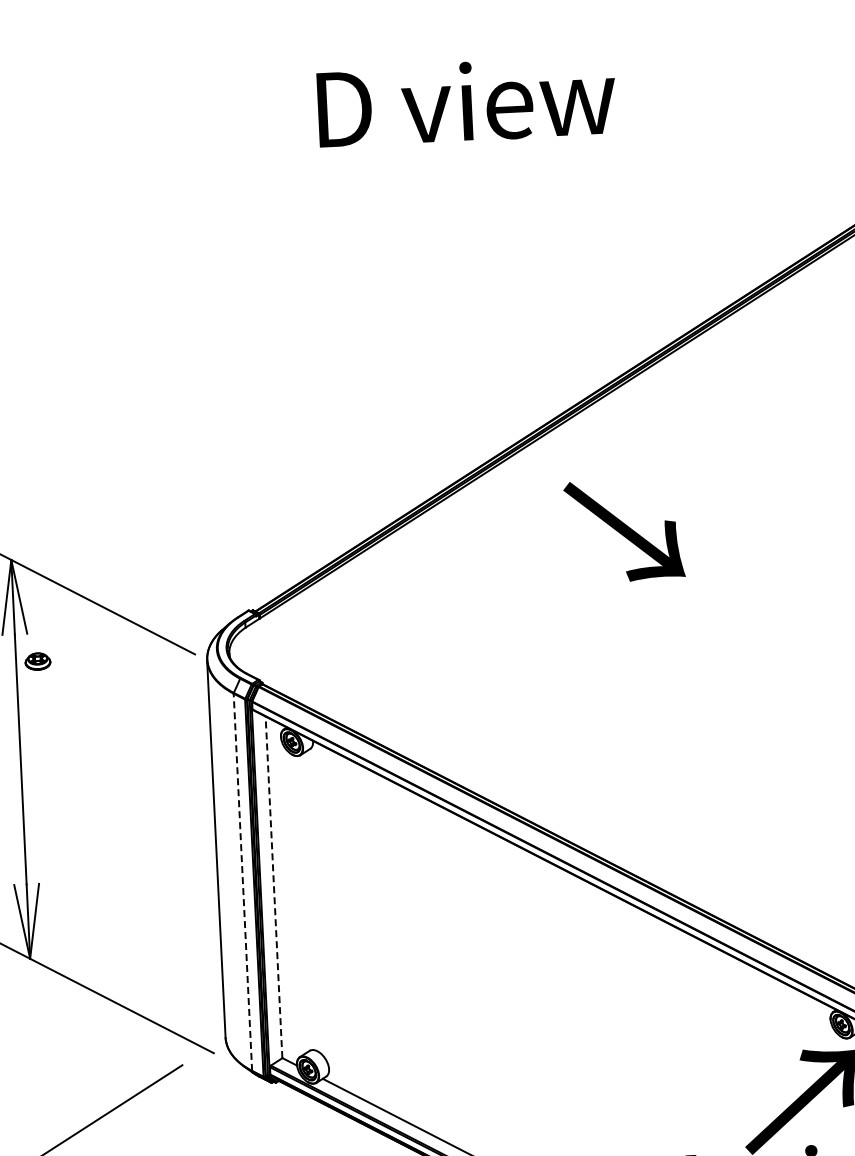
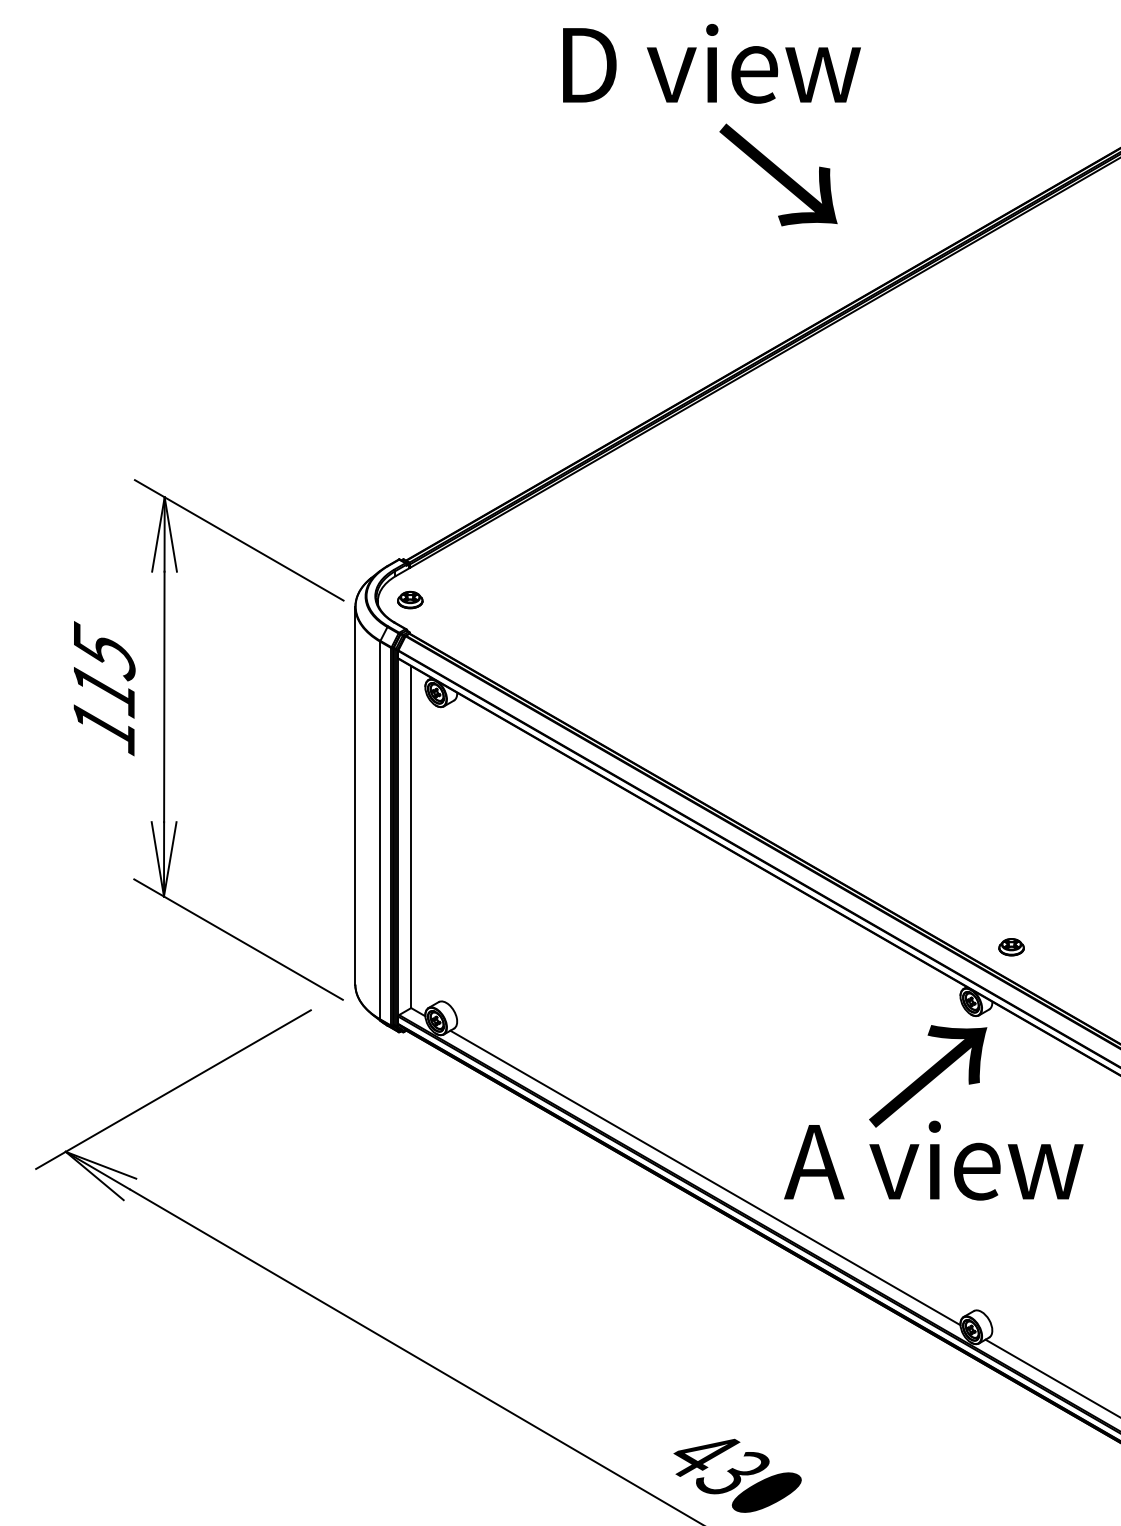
text: (466, 101) -> (711, 63), moved
text: (624, 530) -> (778, 174), moved
part: (38, 661) -> (410, 599), moved
line: (243, 882) -> (380, 830), dashed -> solid
line: (274, 887) -> (411, 837), dashed -> solid

